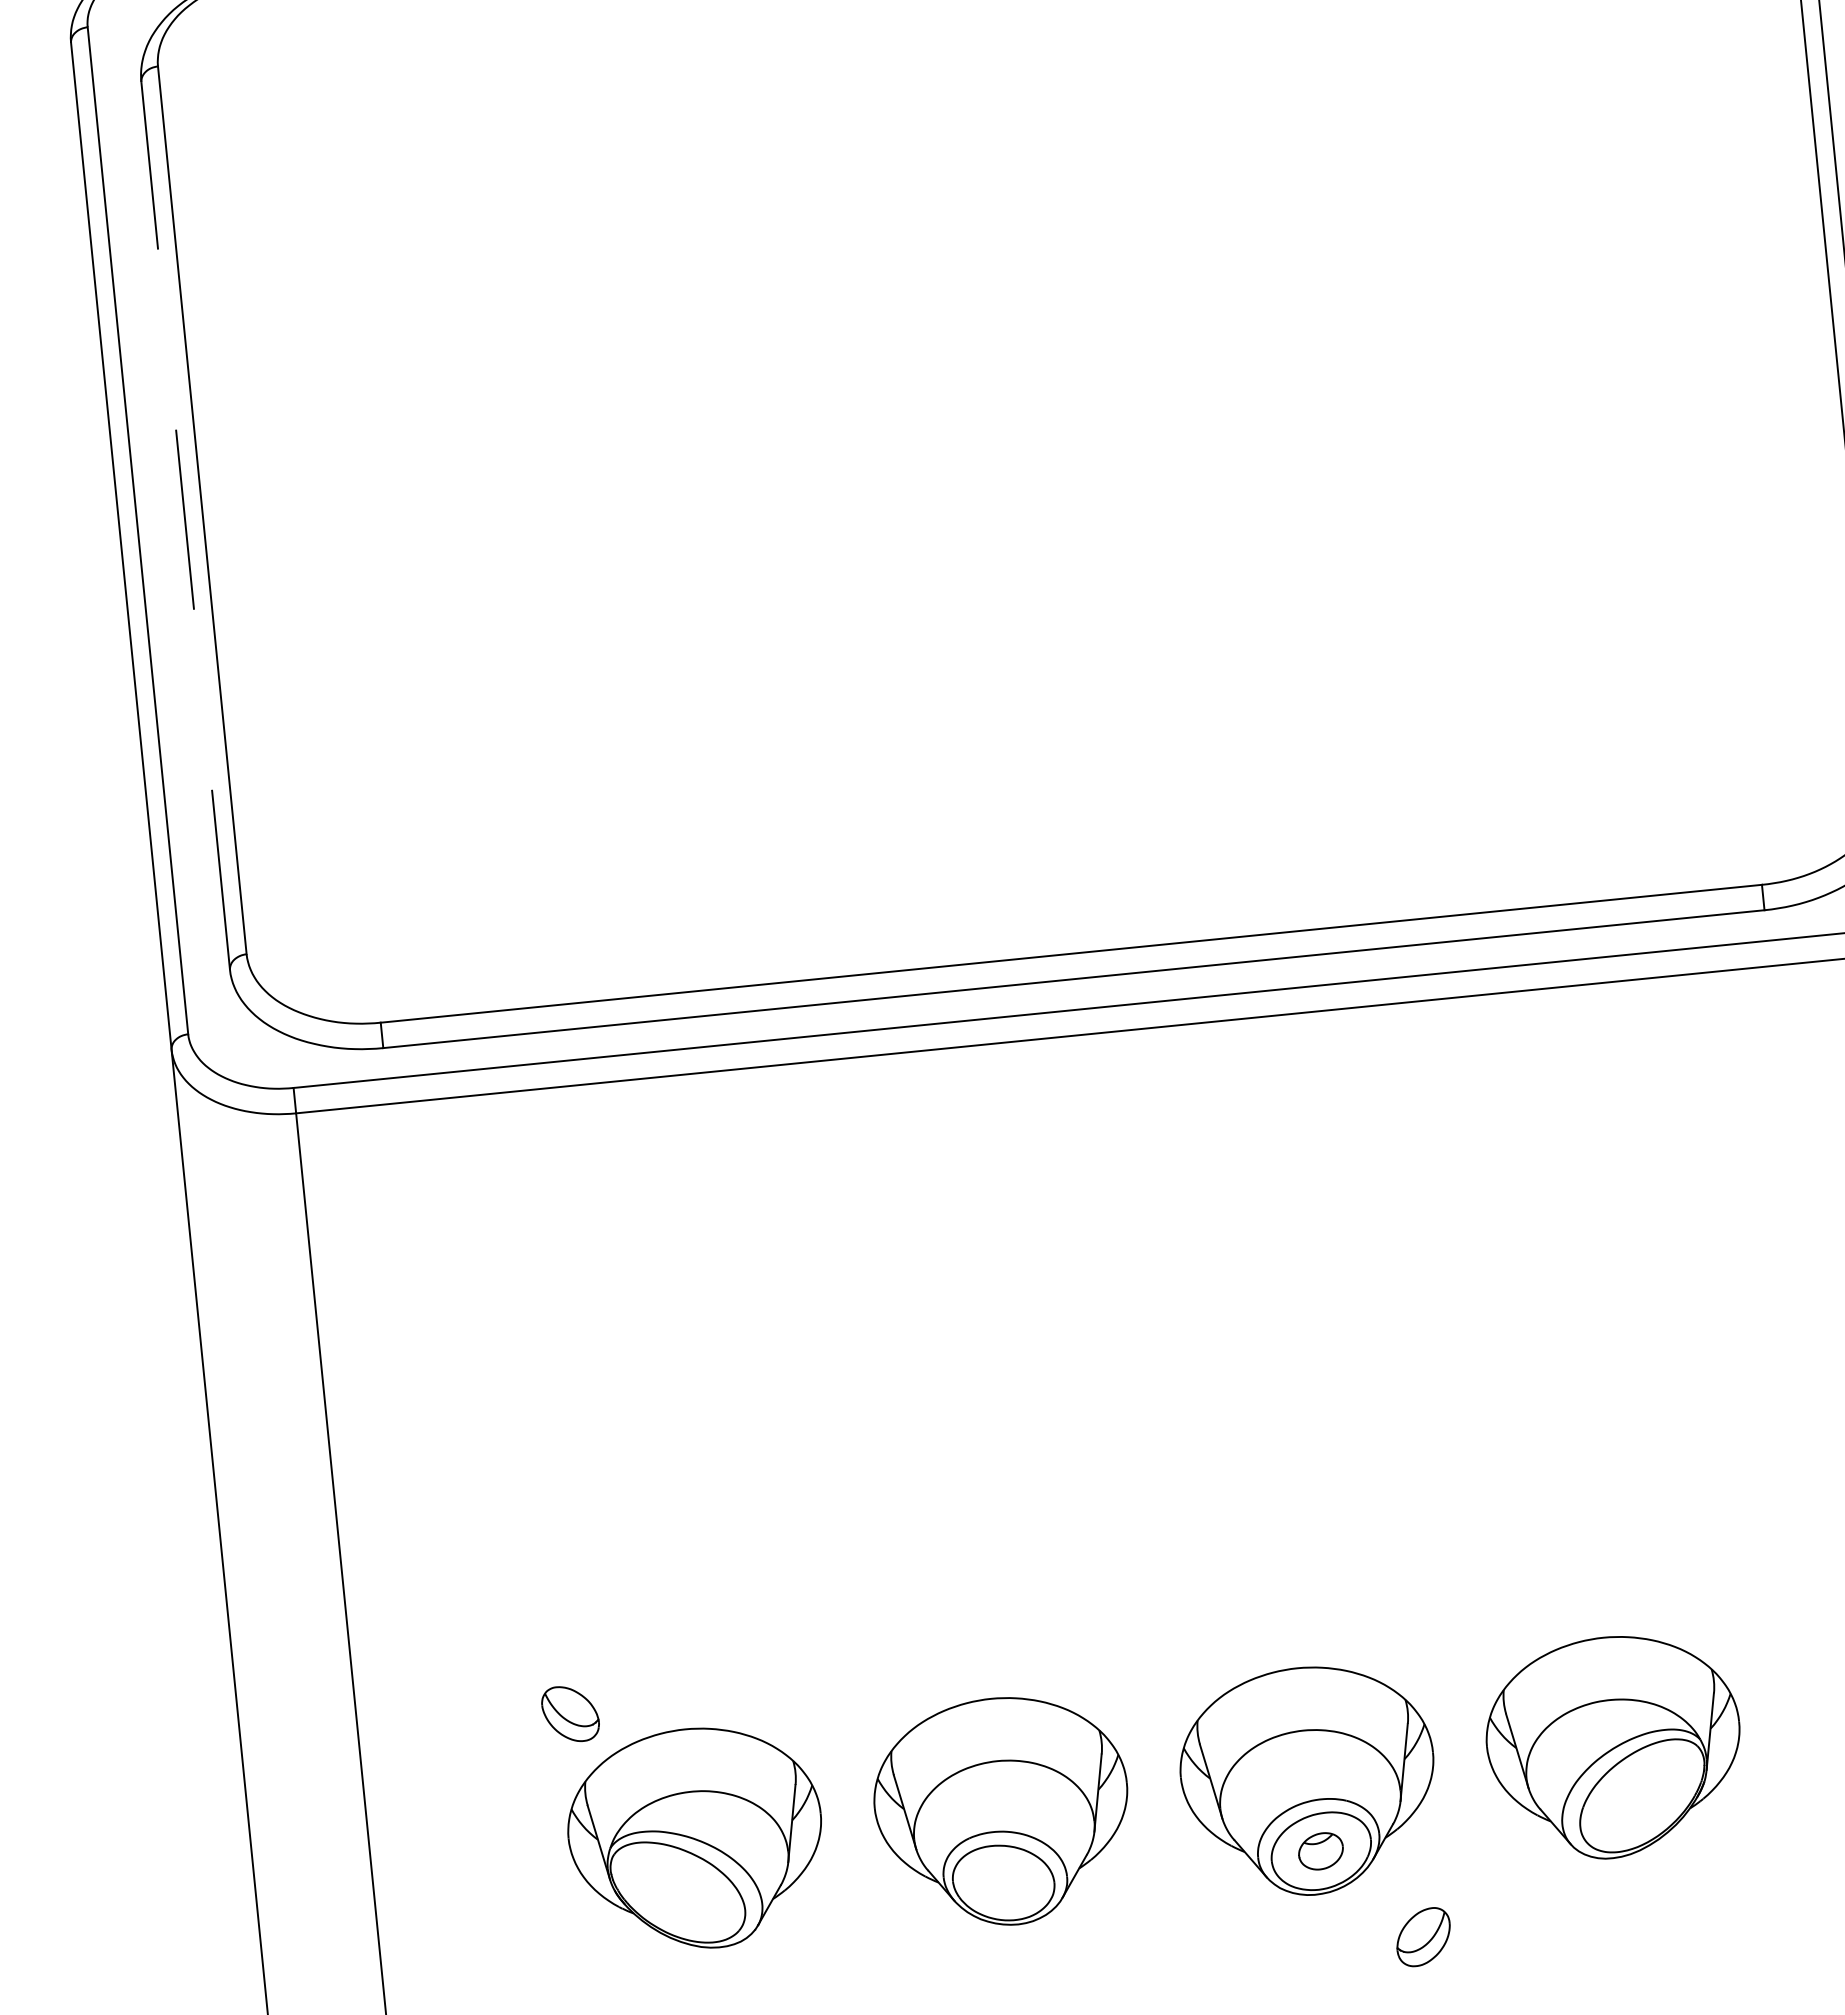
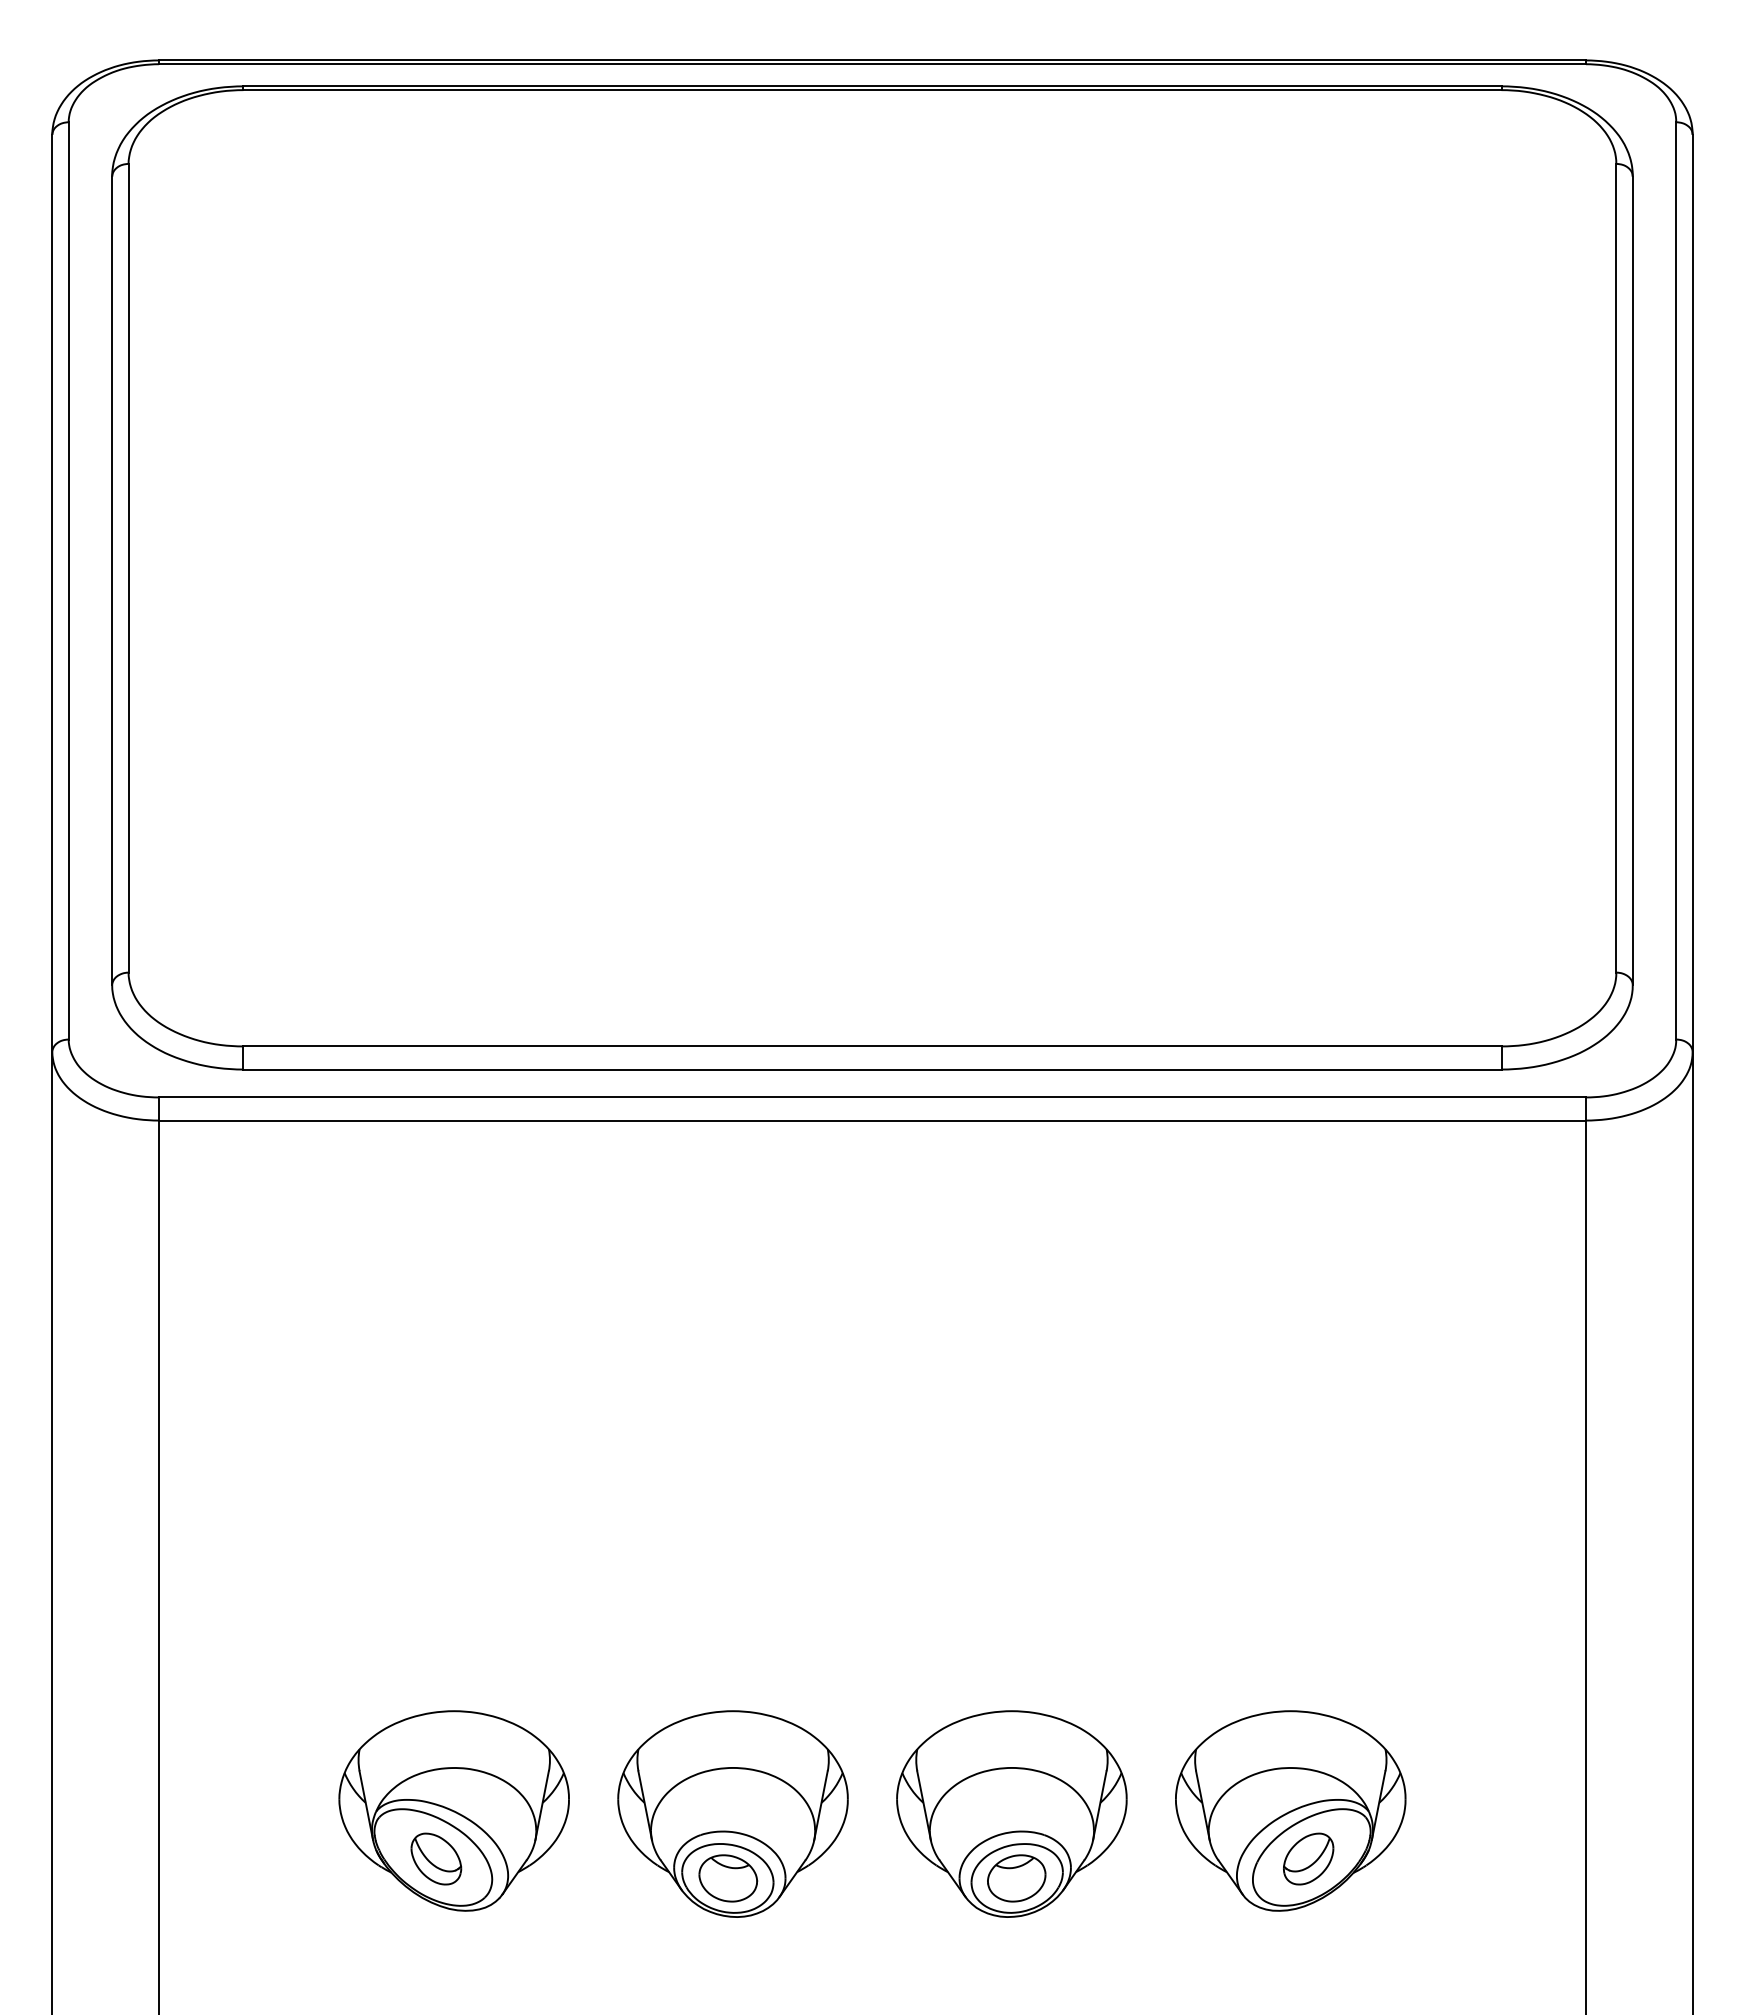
line: (185, 525) -> (112, 580), dashed -> solid
part: (570, 1713) -> (436, 1858), moved
part: (1320, 1851) -> (1016, 1878), size x1.43
part: (1004, 1883) -> (728, 1878), added
part: (1423, 1936) -> (1308, 1858), moved

